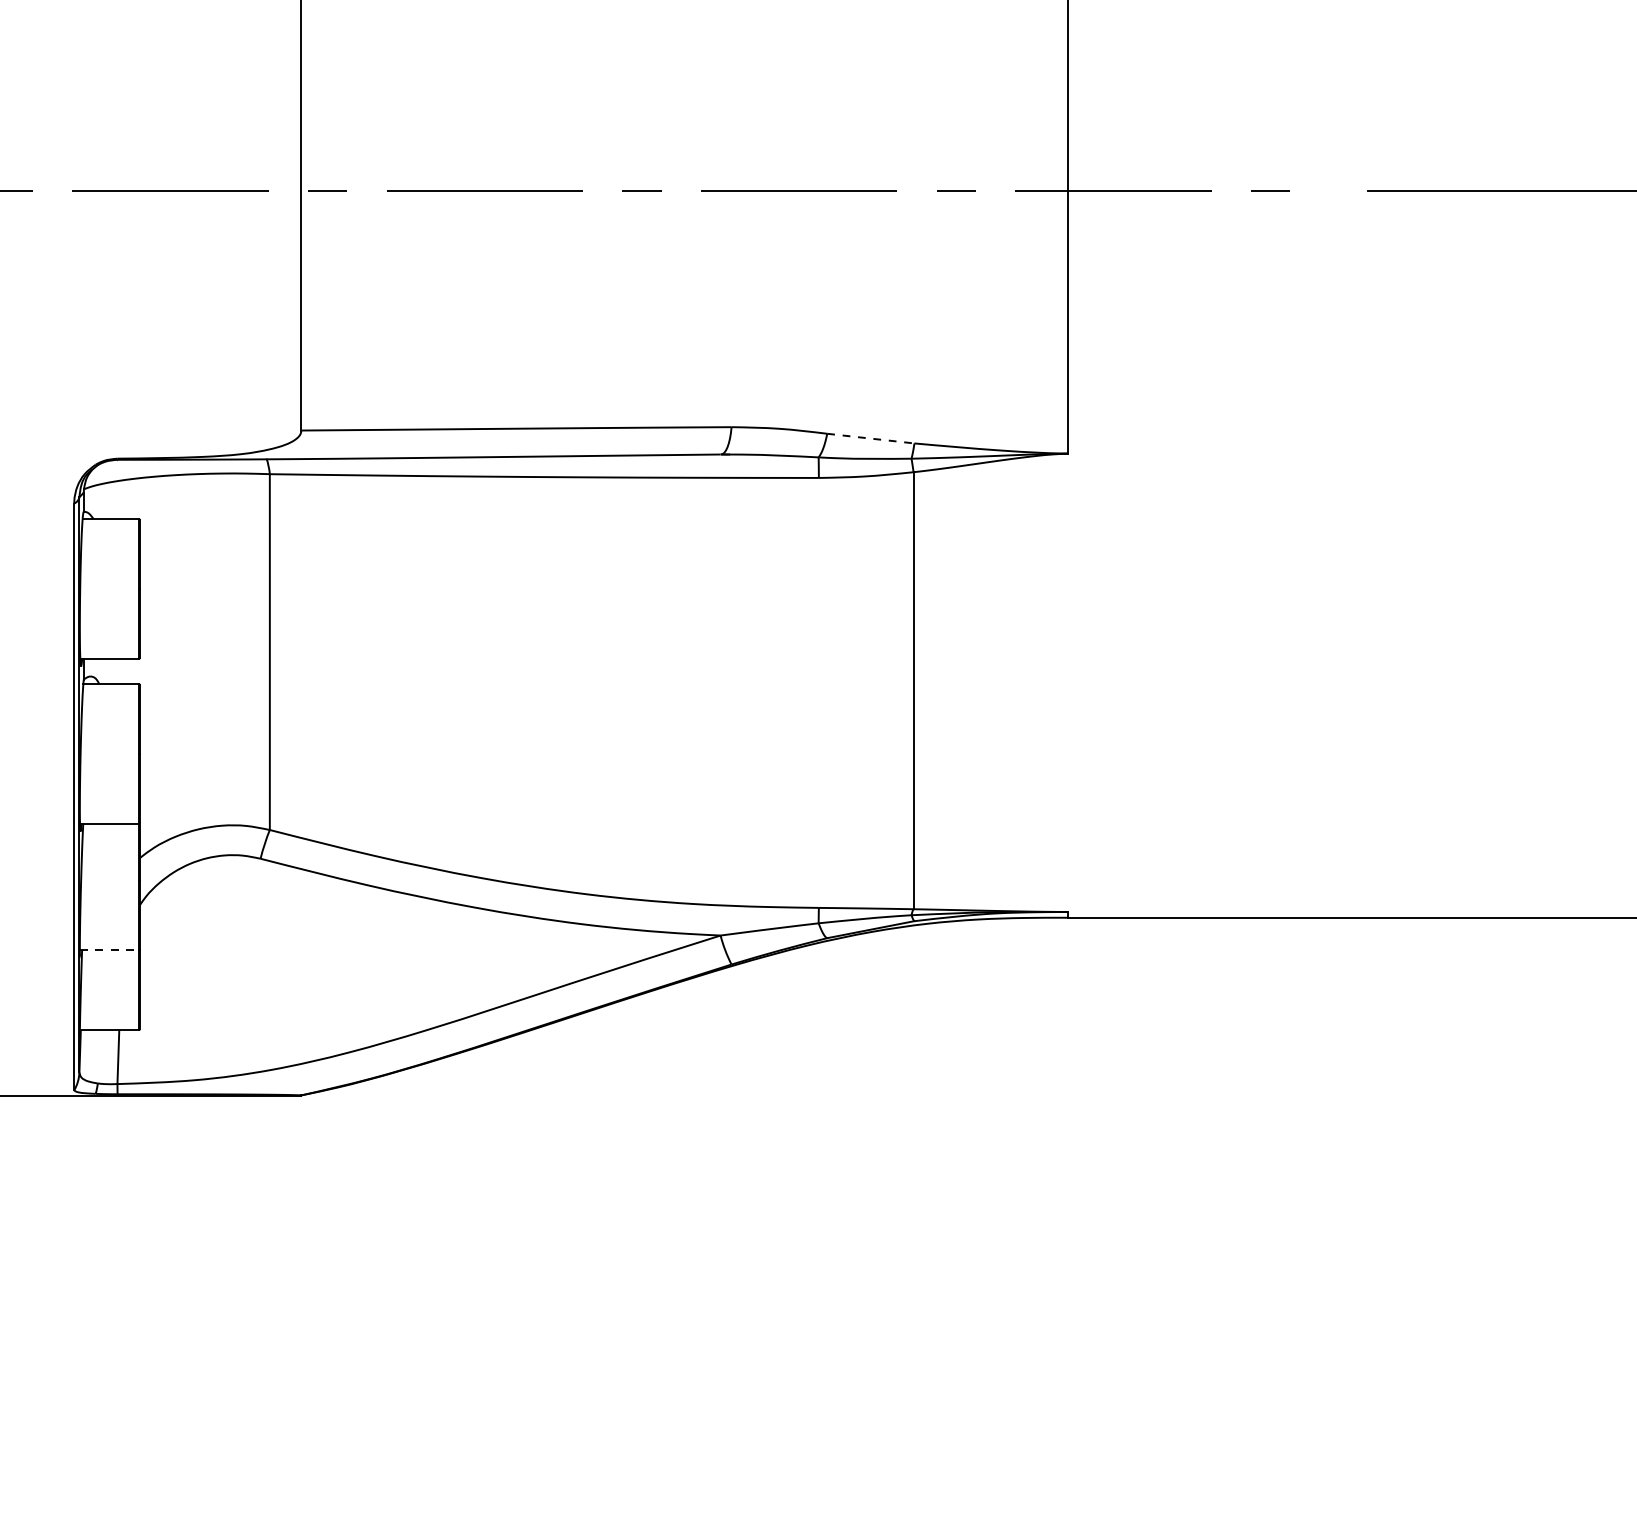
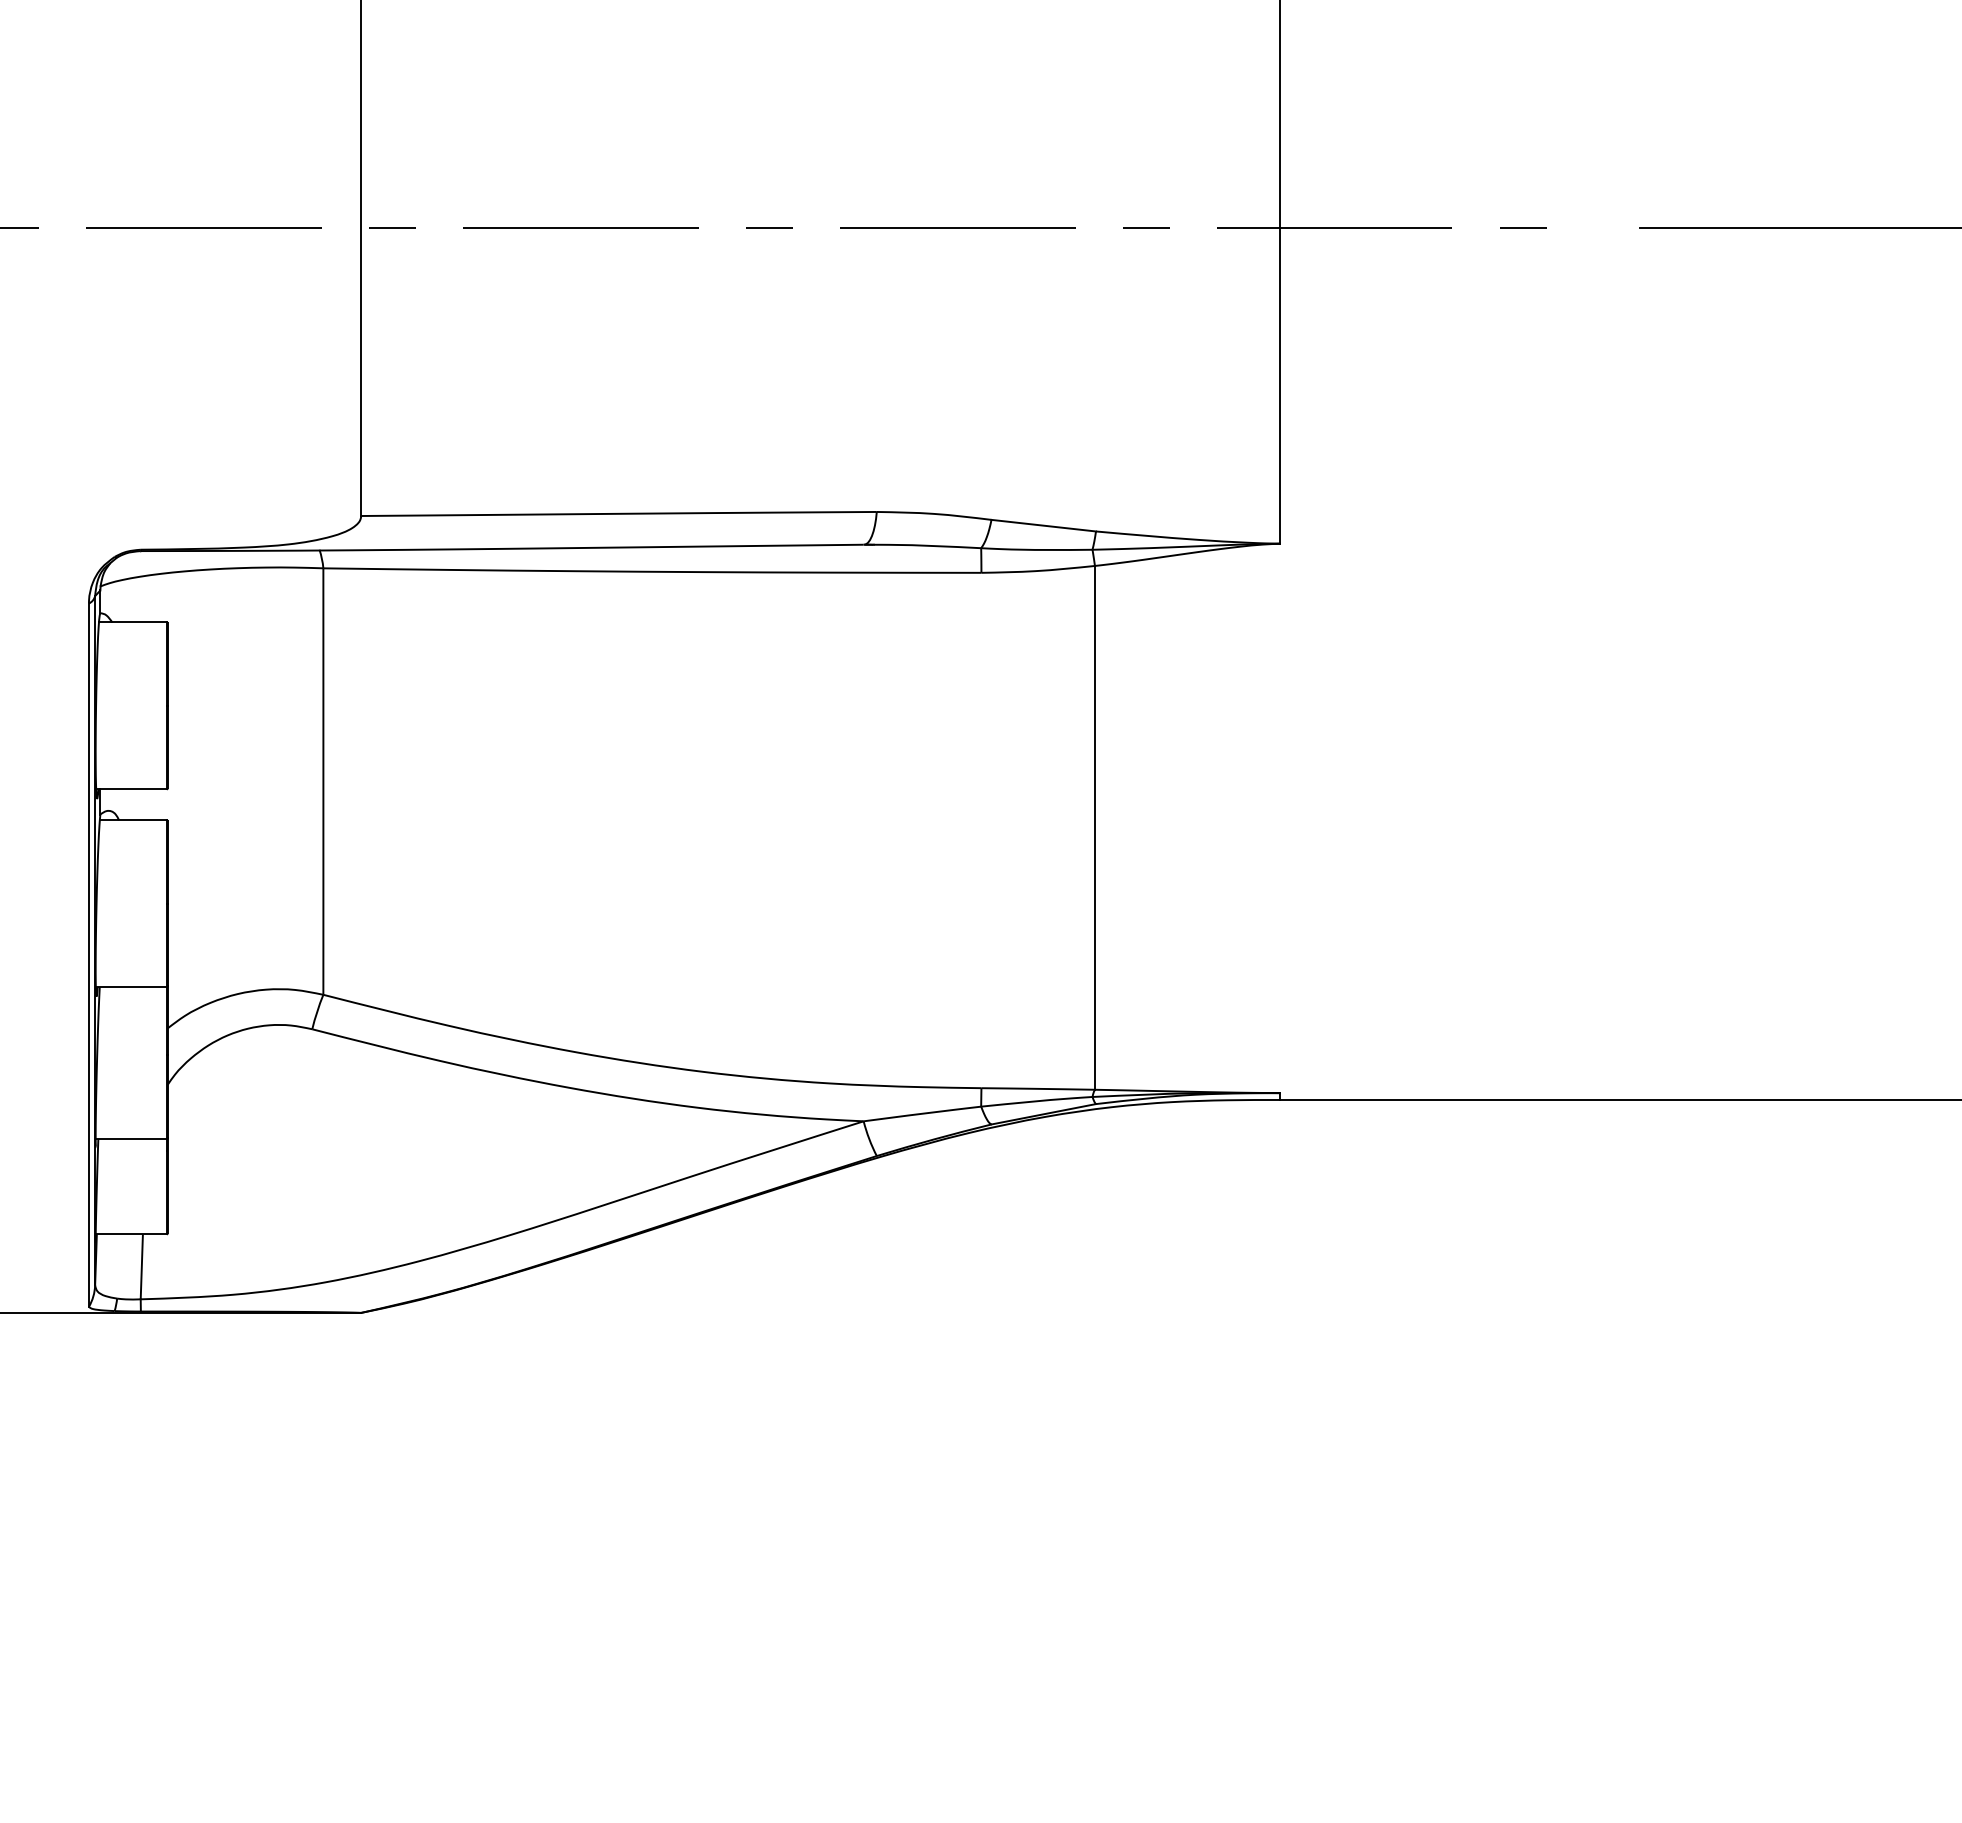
line: (870, 438) -> (1043, 525), dashed -> solid
line: (109, 949) -> (131, 1138), dashed -> solid

